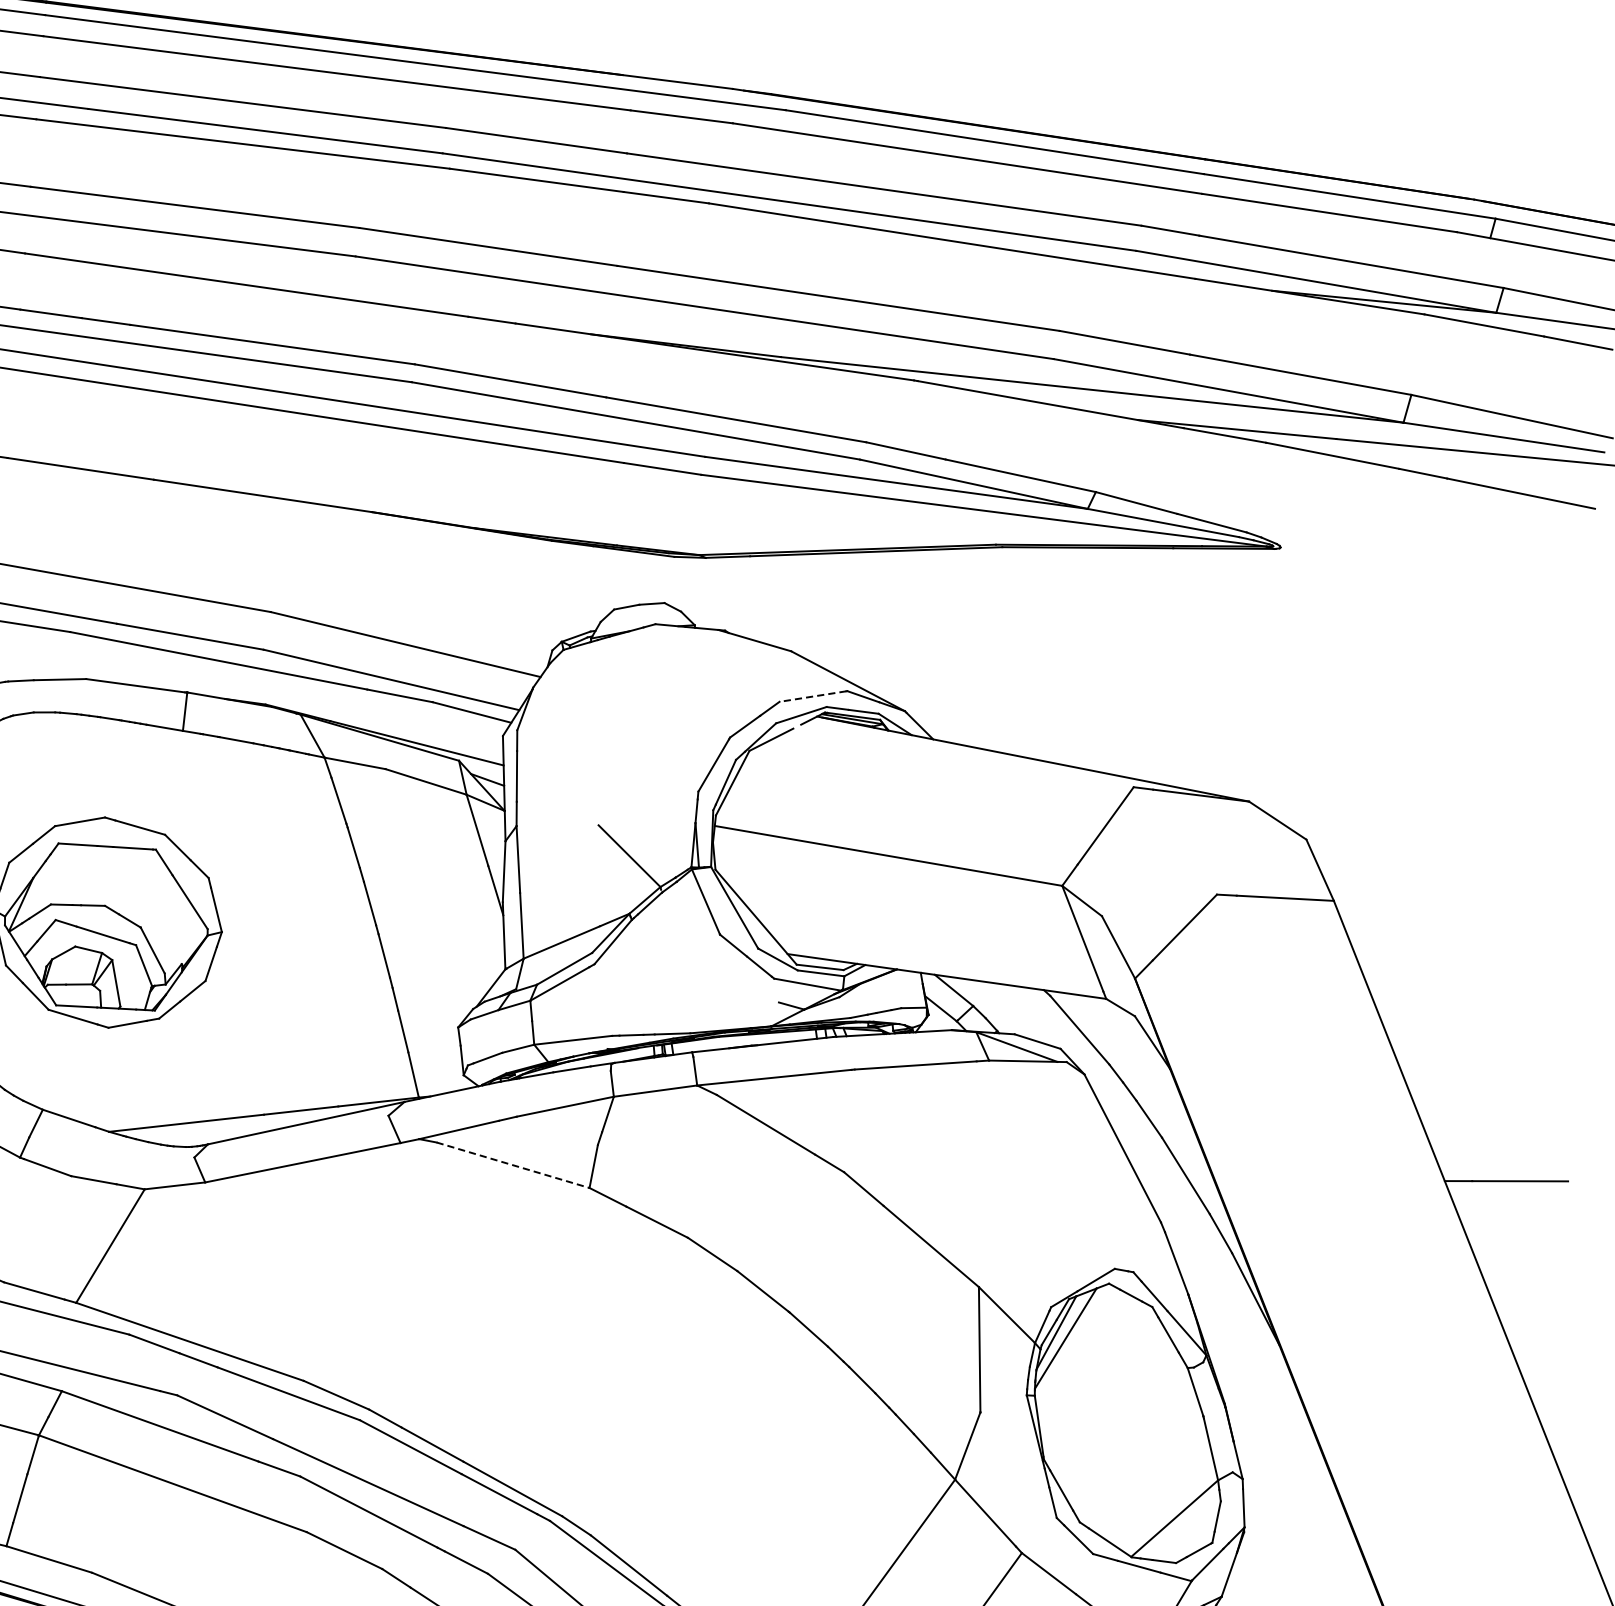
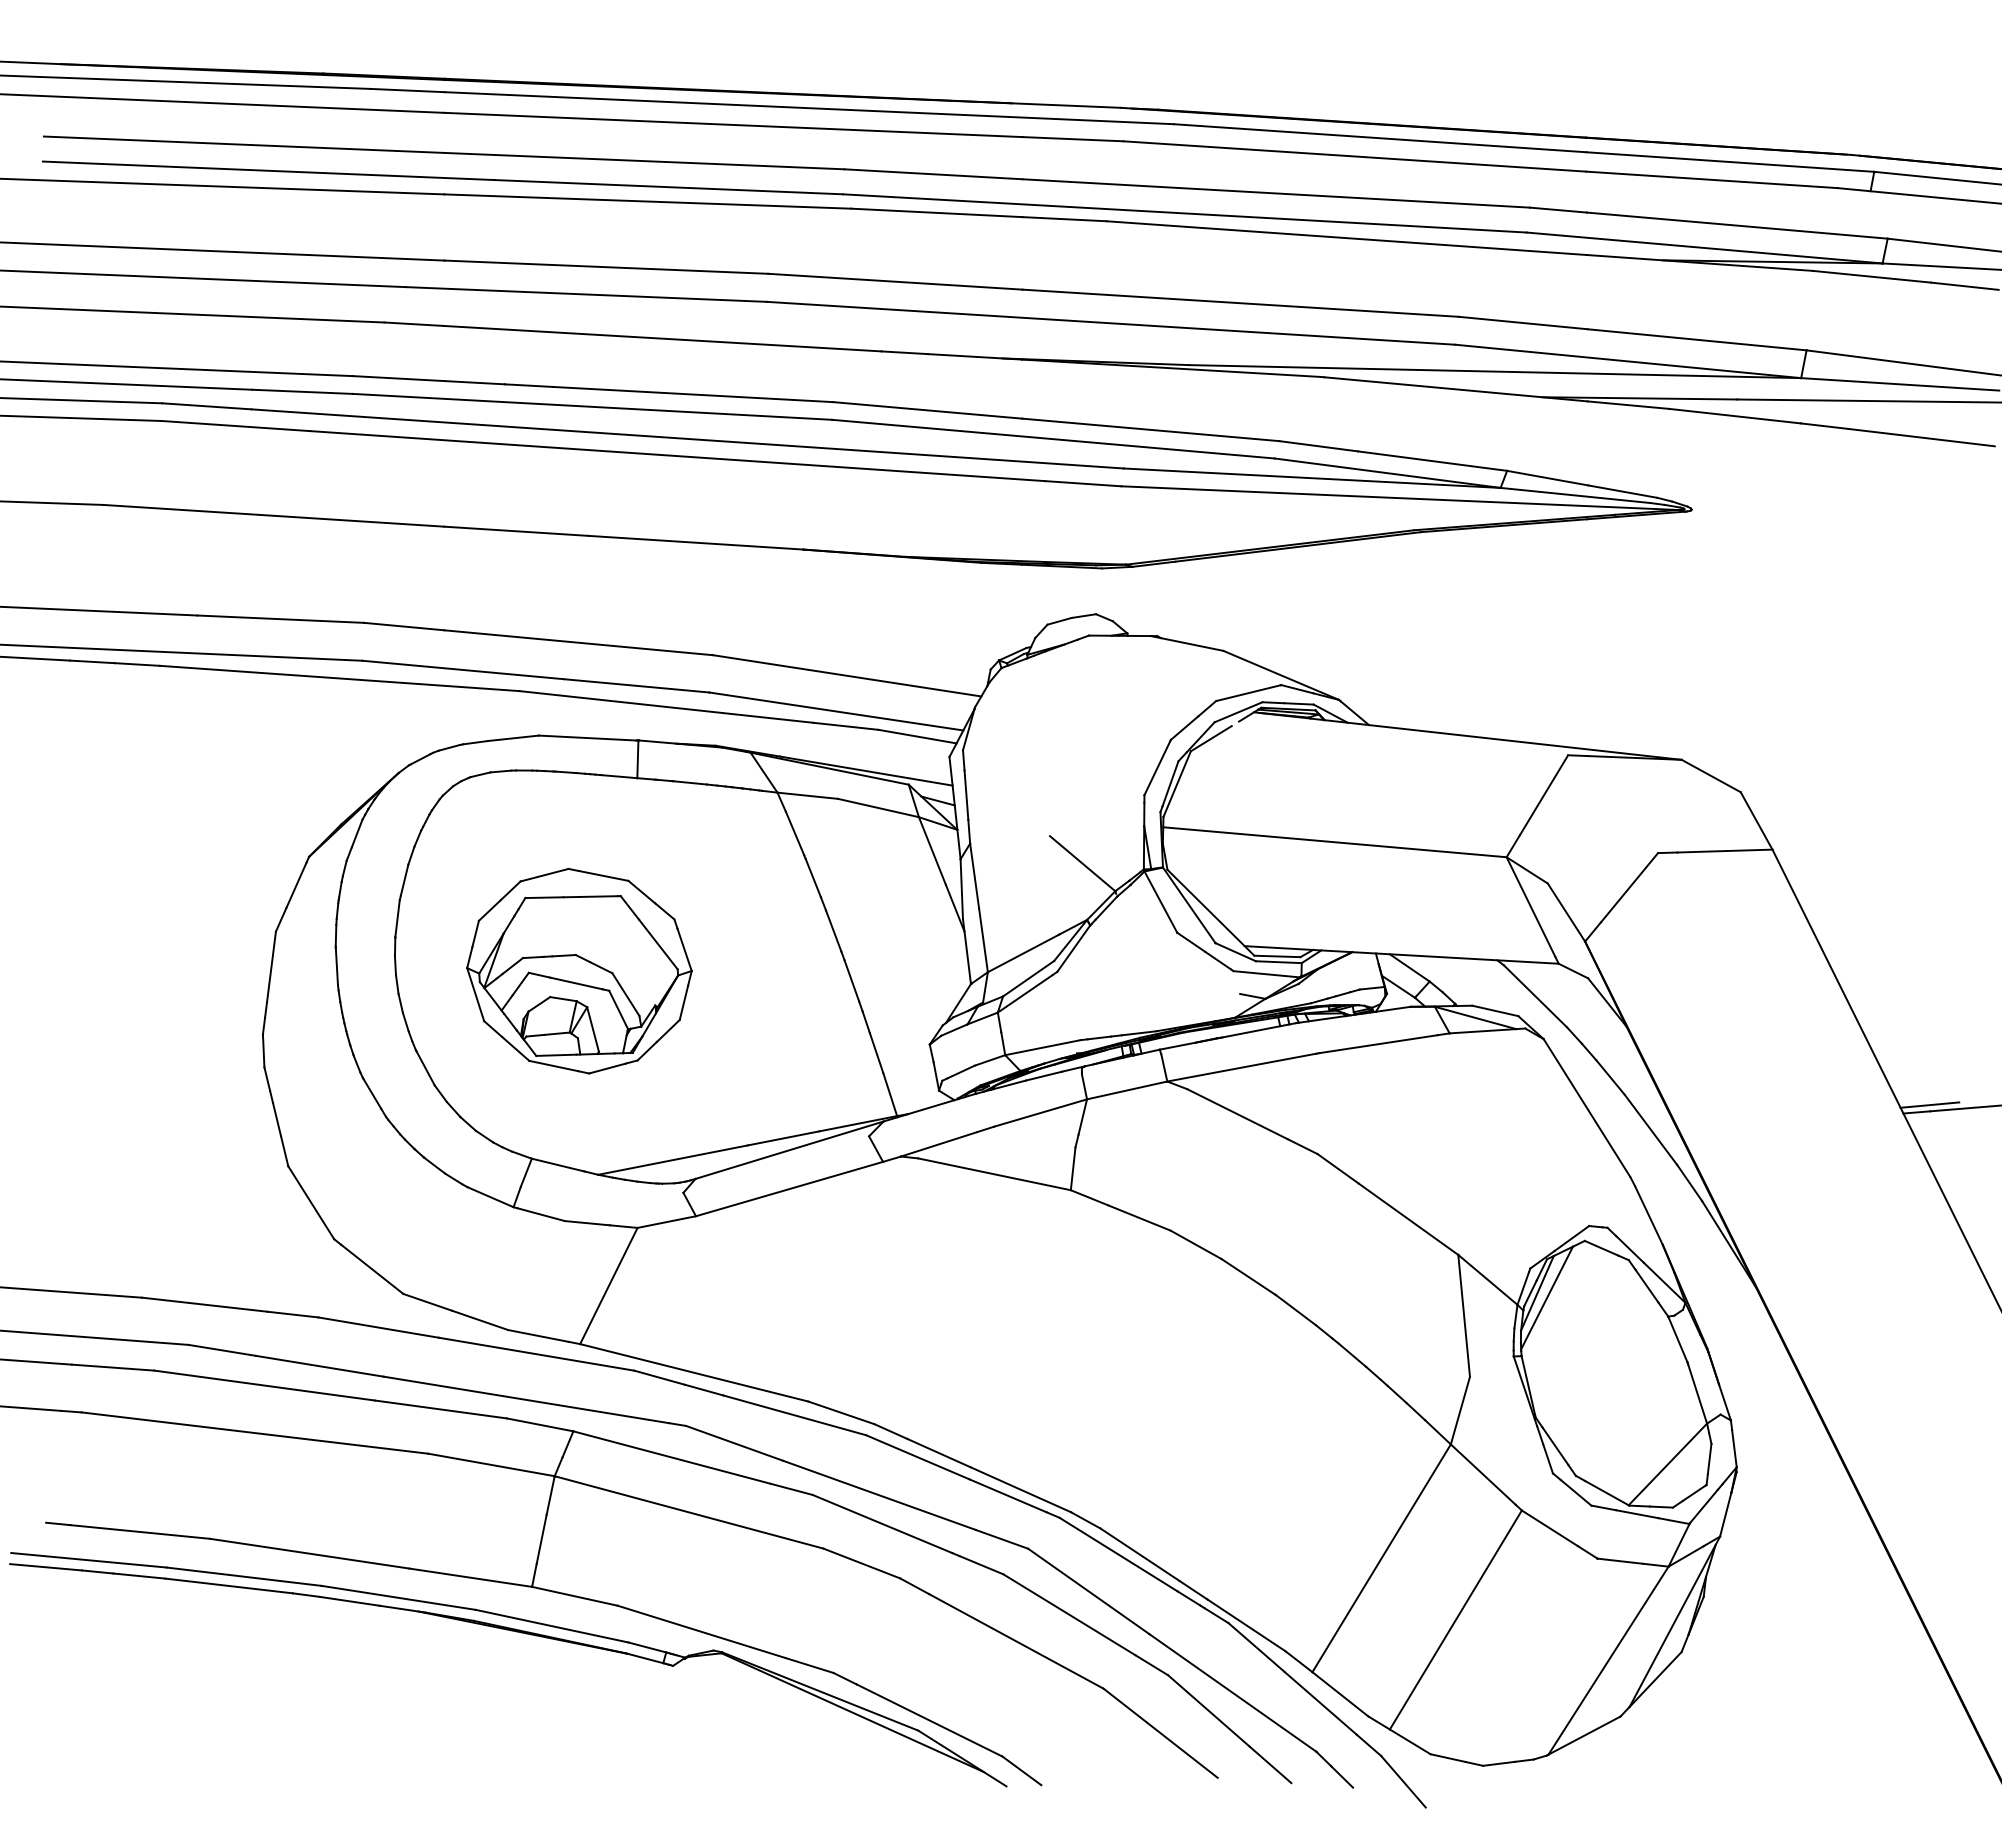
line: (812, 696) -> (1247, 693), dashed -> solid
line: (513, 1165) -> (994, 1174), dashed -> solid
line: (1472, 1174) -> (1929, 1104), added

